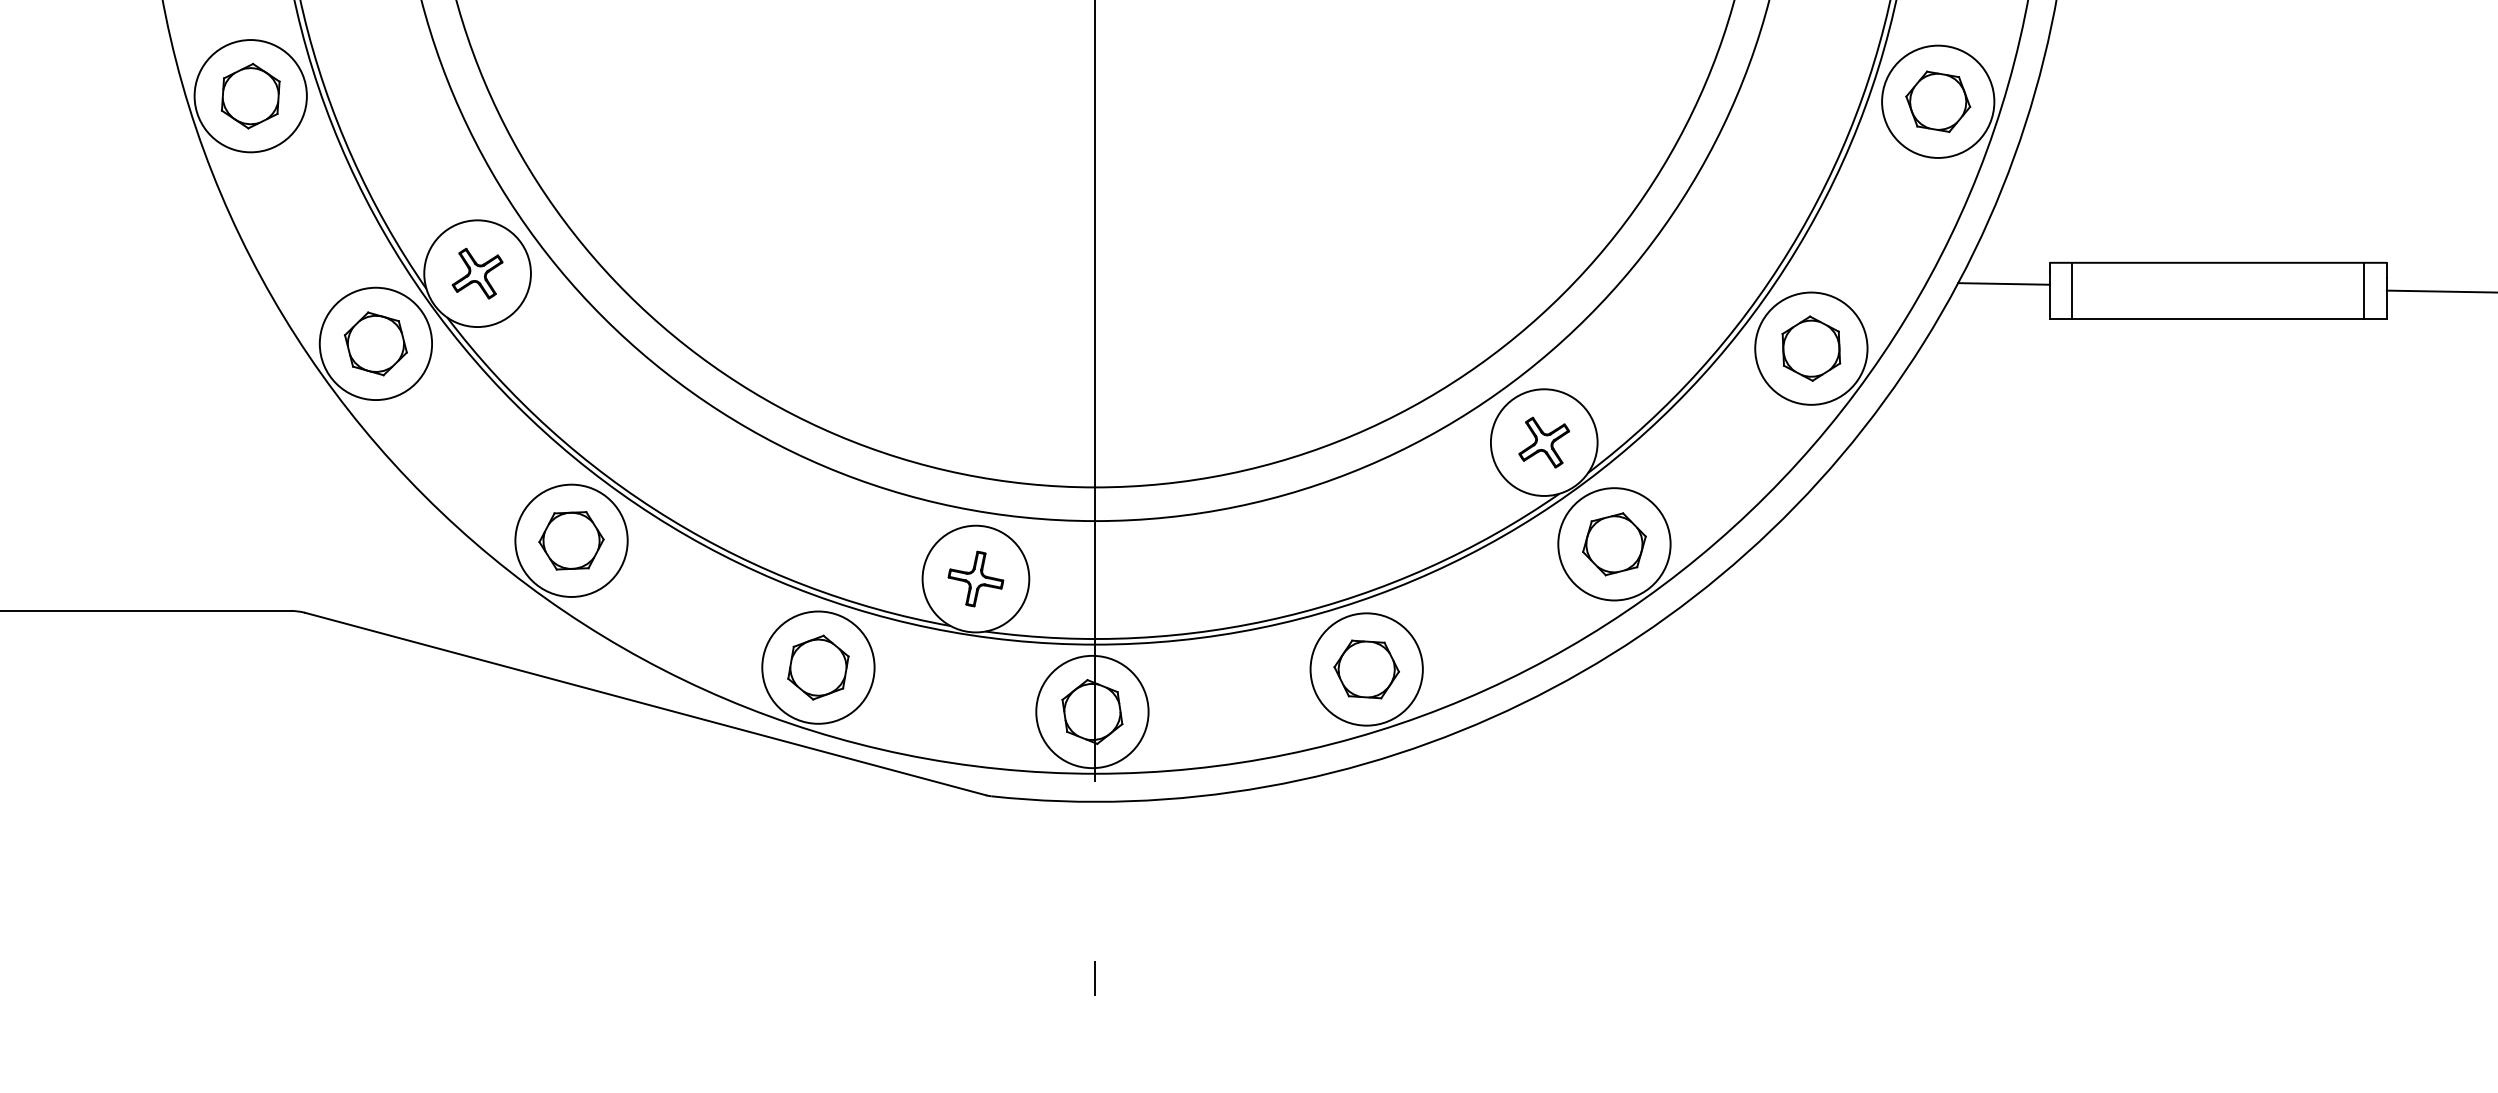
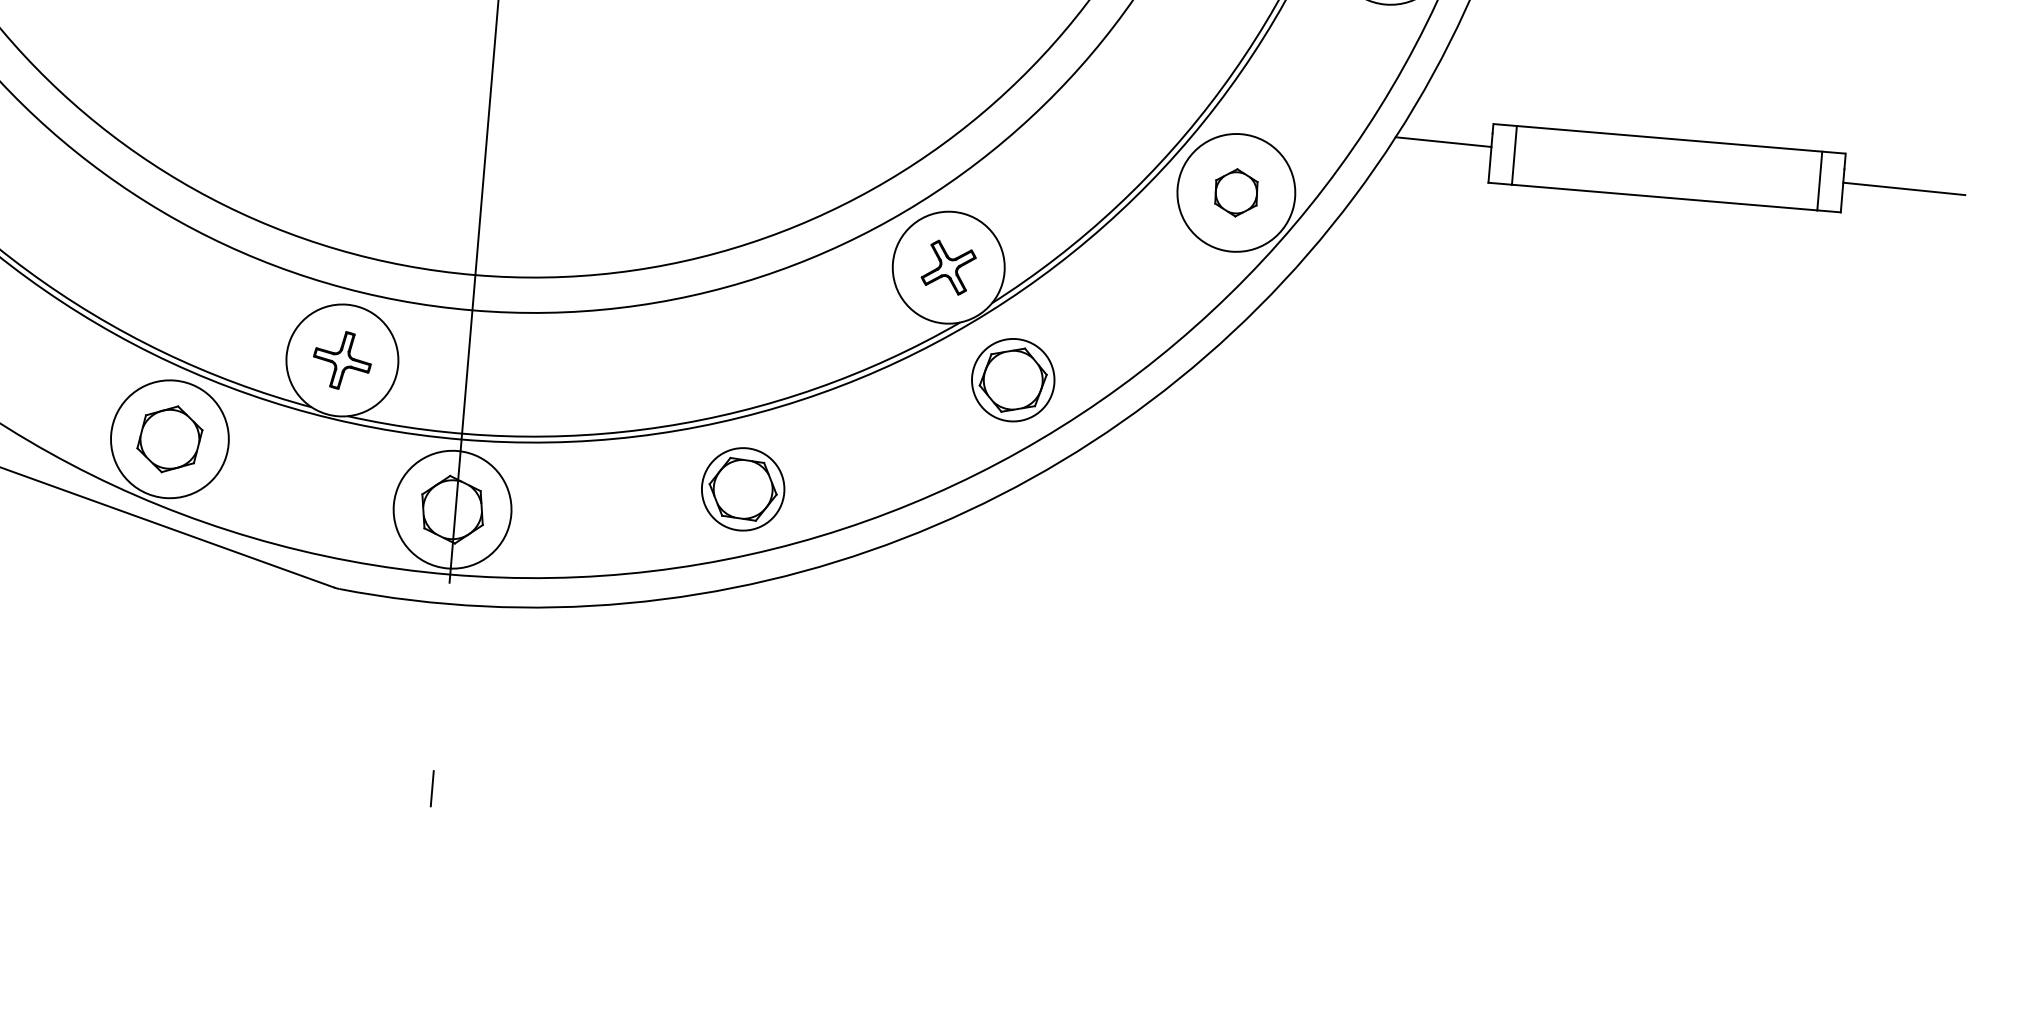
part: (1811, 348) -> (1236, 192), size x0.7
circle: (1614, 544) -> (1013, 380), size x0.7
circle: (1366, 669) -> (742, 489), size x0.7

